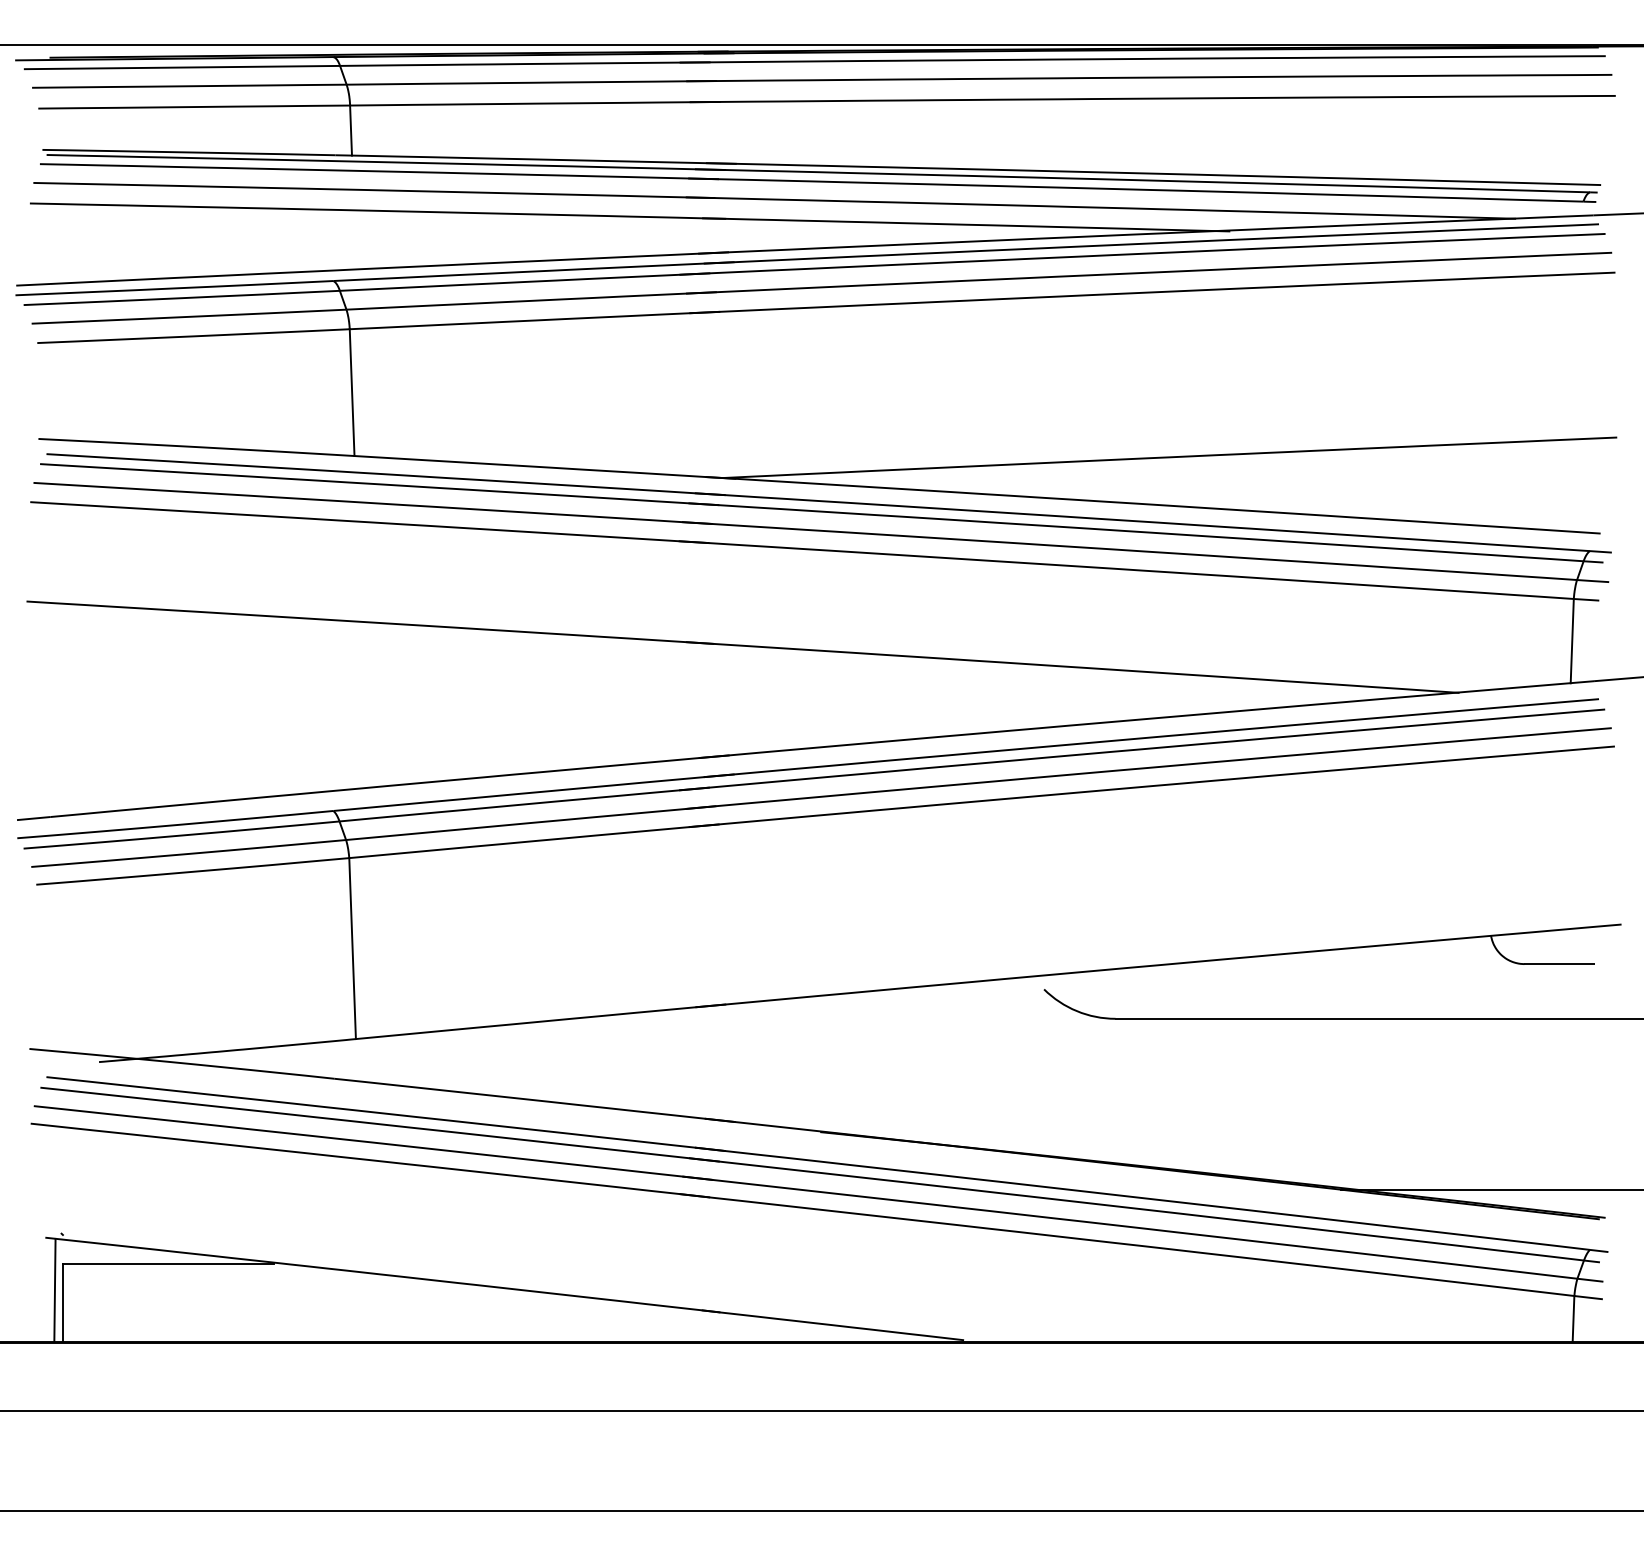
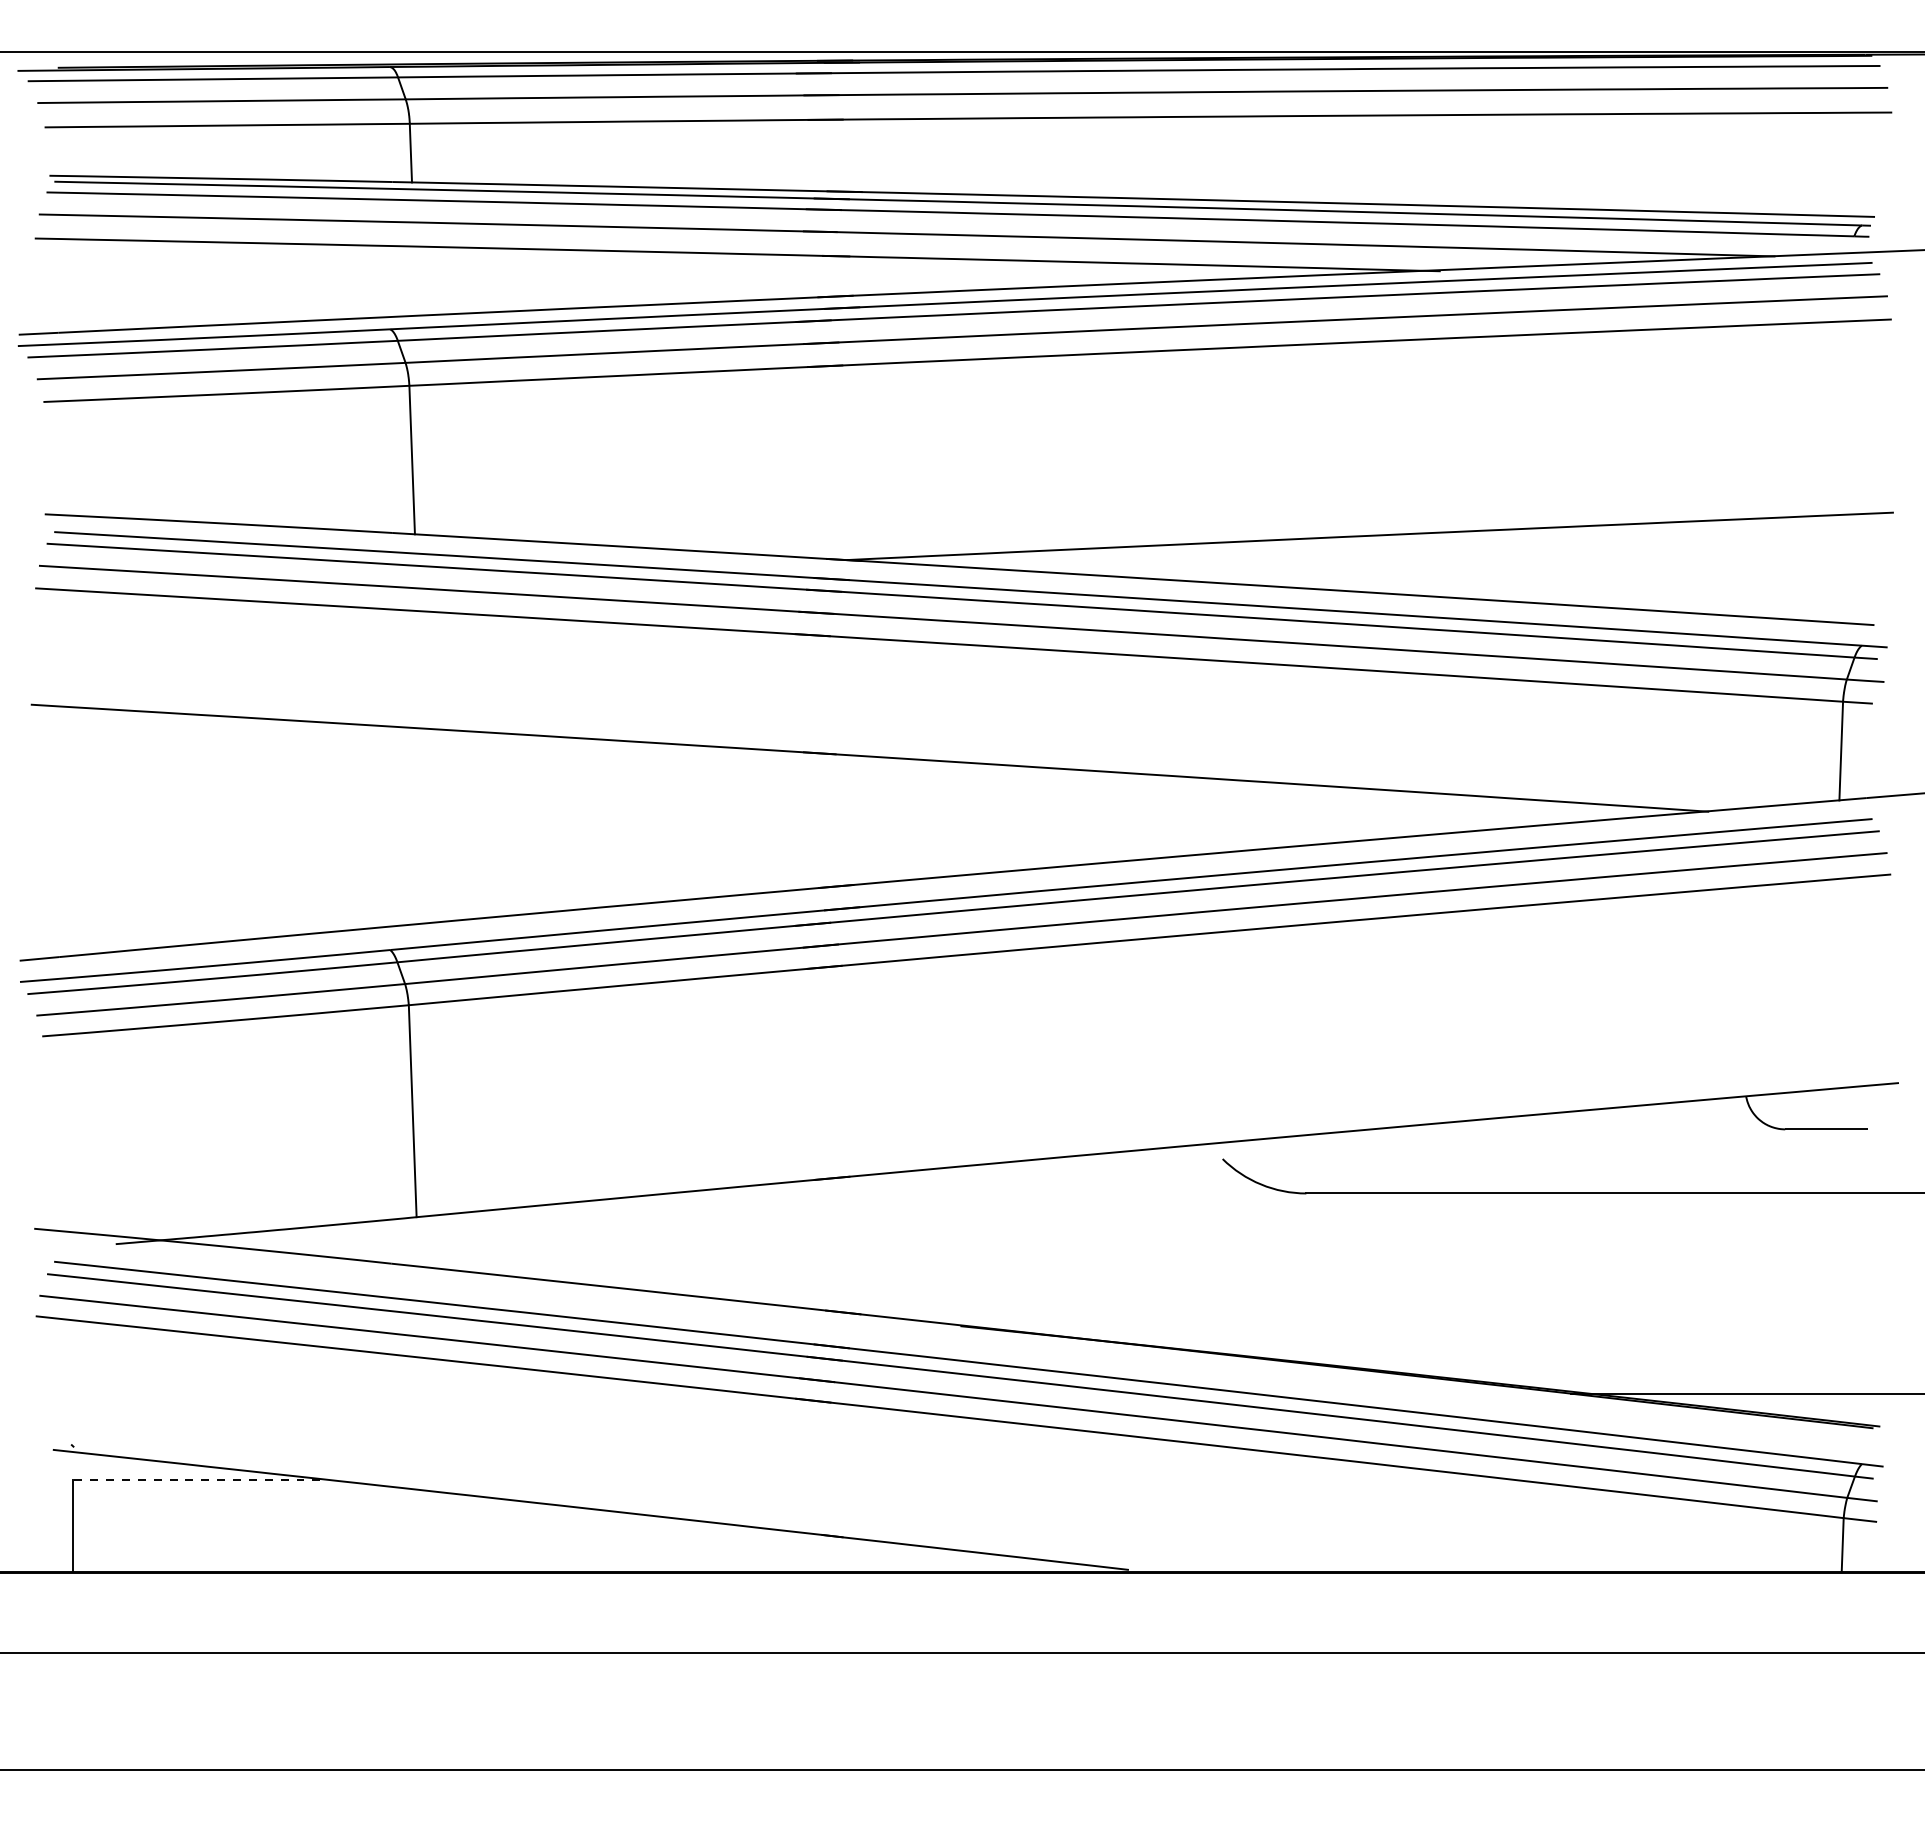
line: (167, 1263) -> (196, 1480), solid -> dashed
line: (54, 1290) -> (63, 1511), removed

